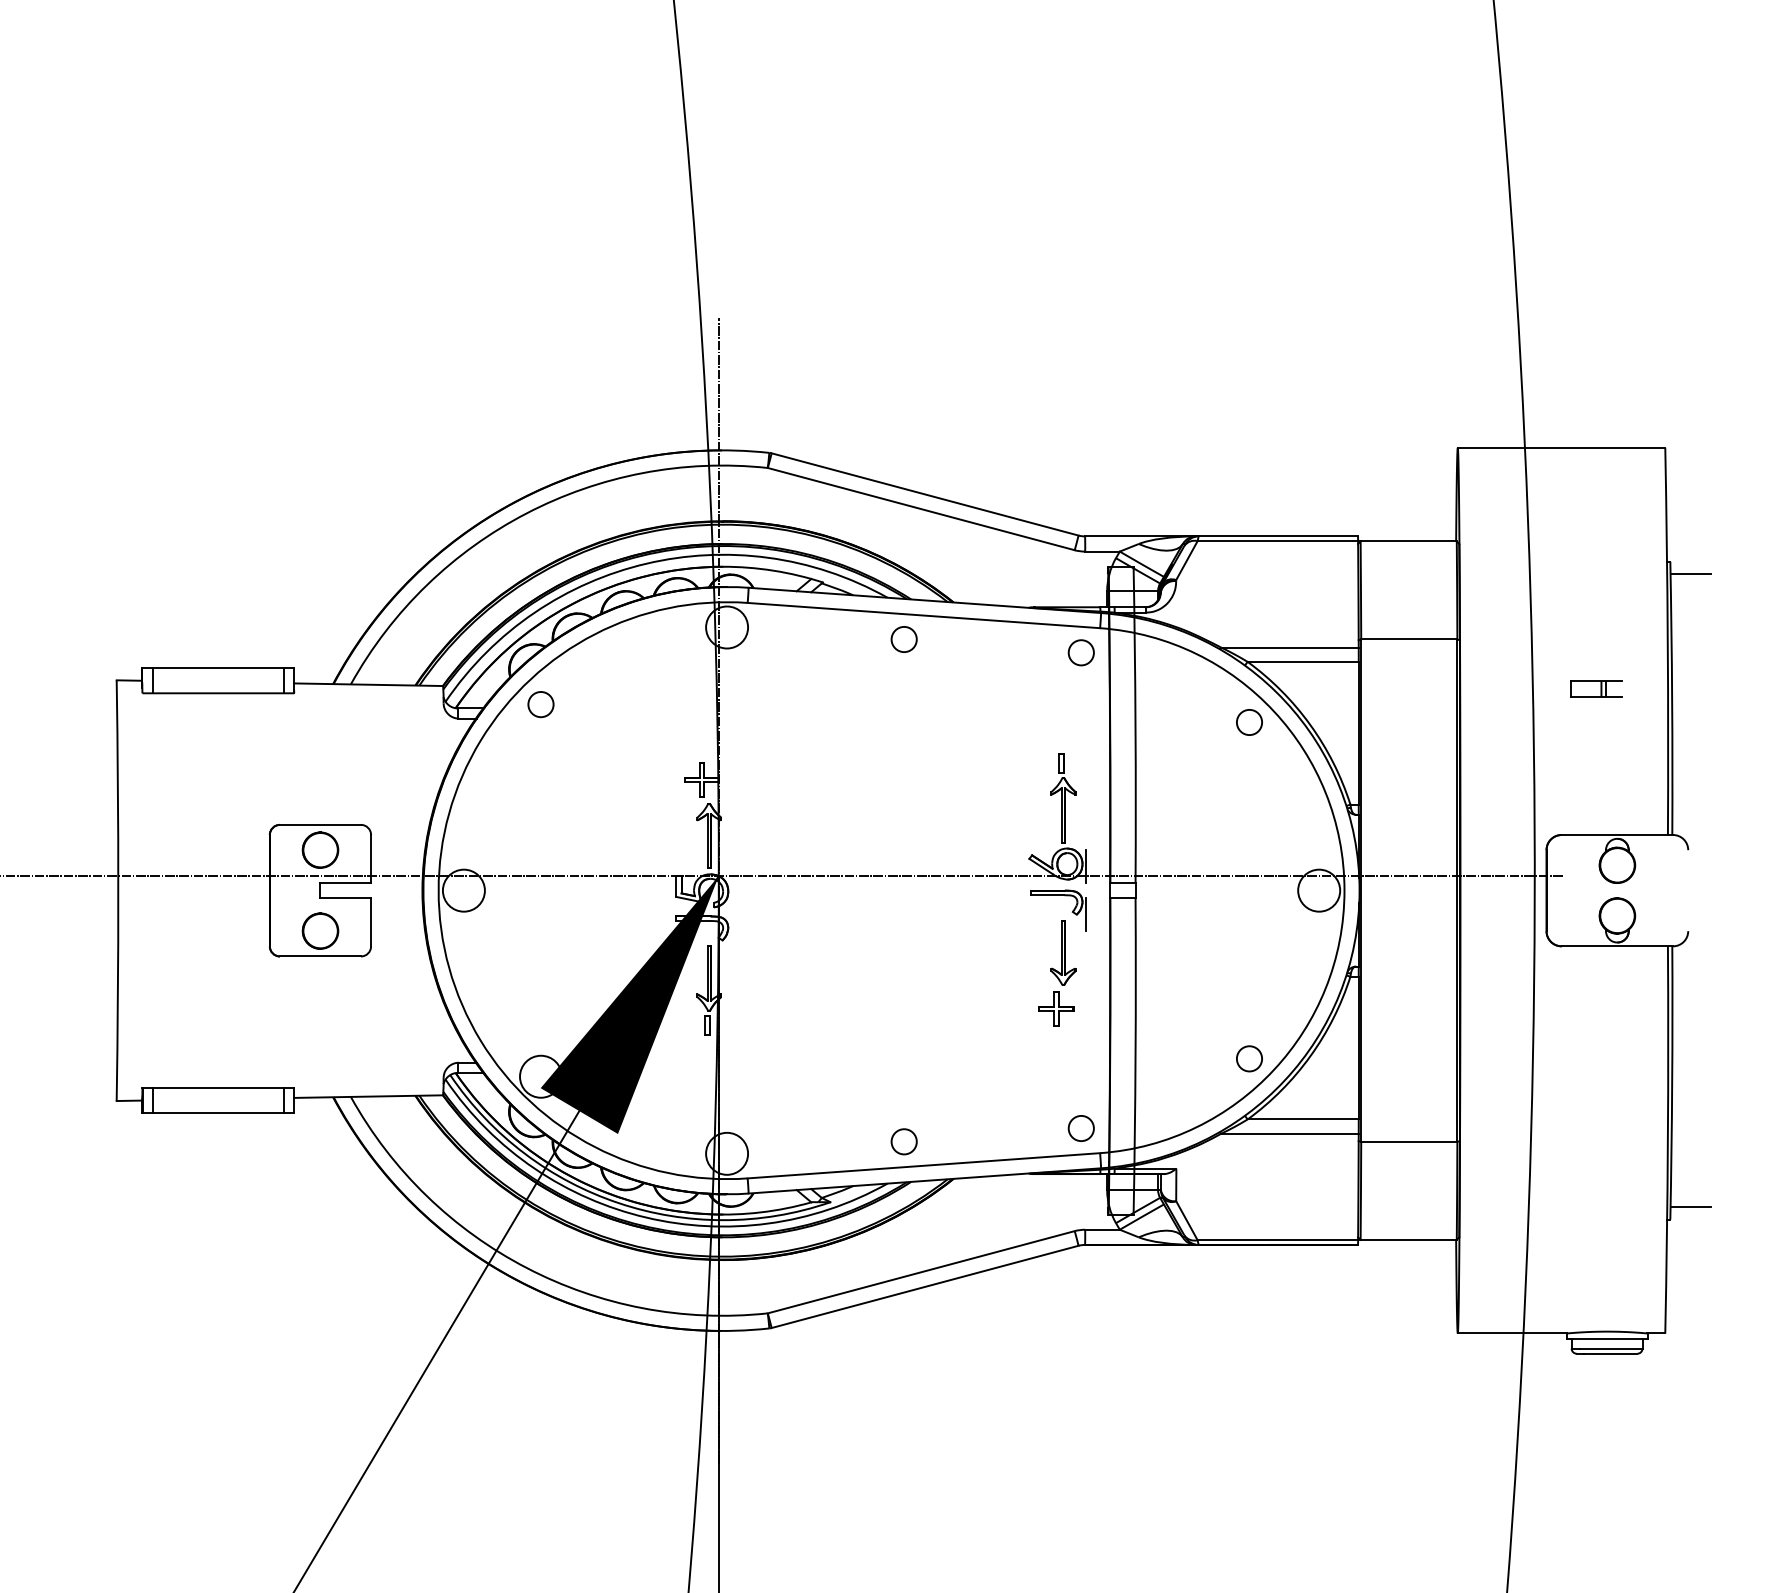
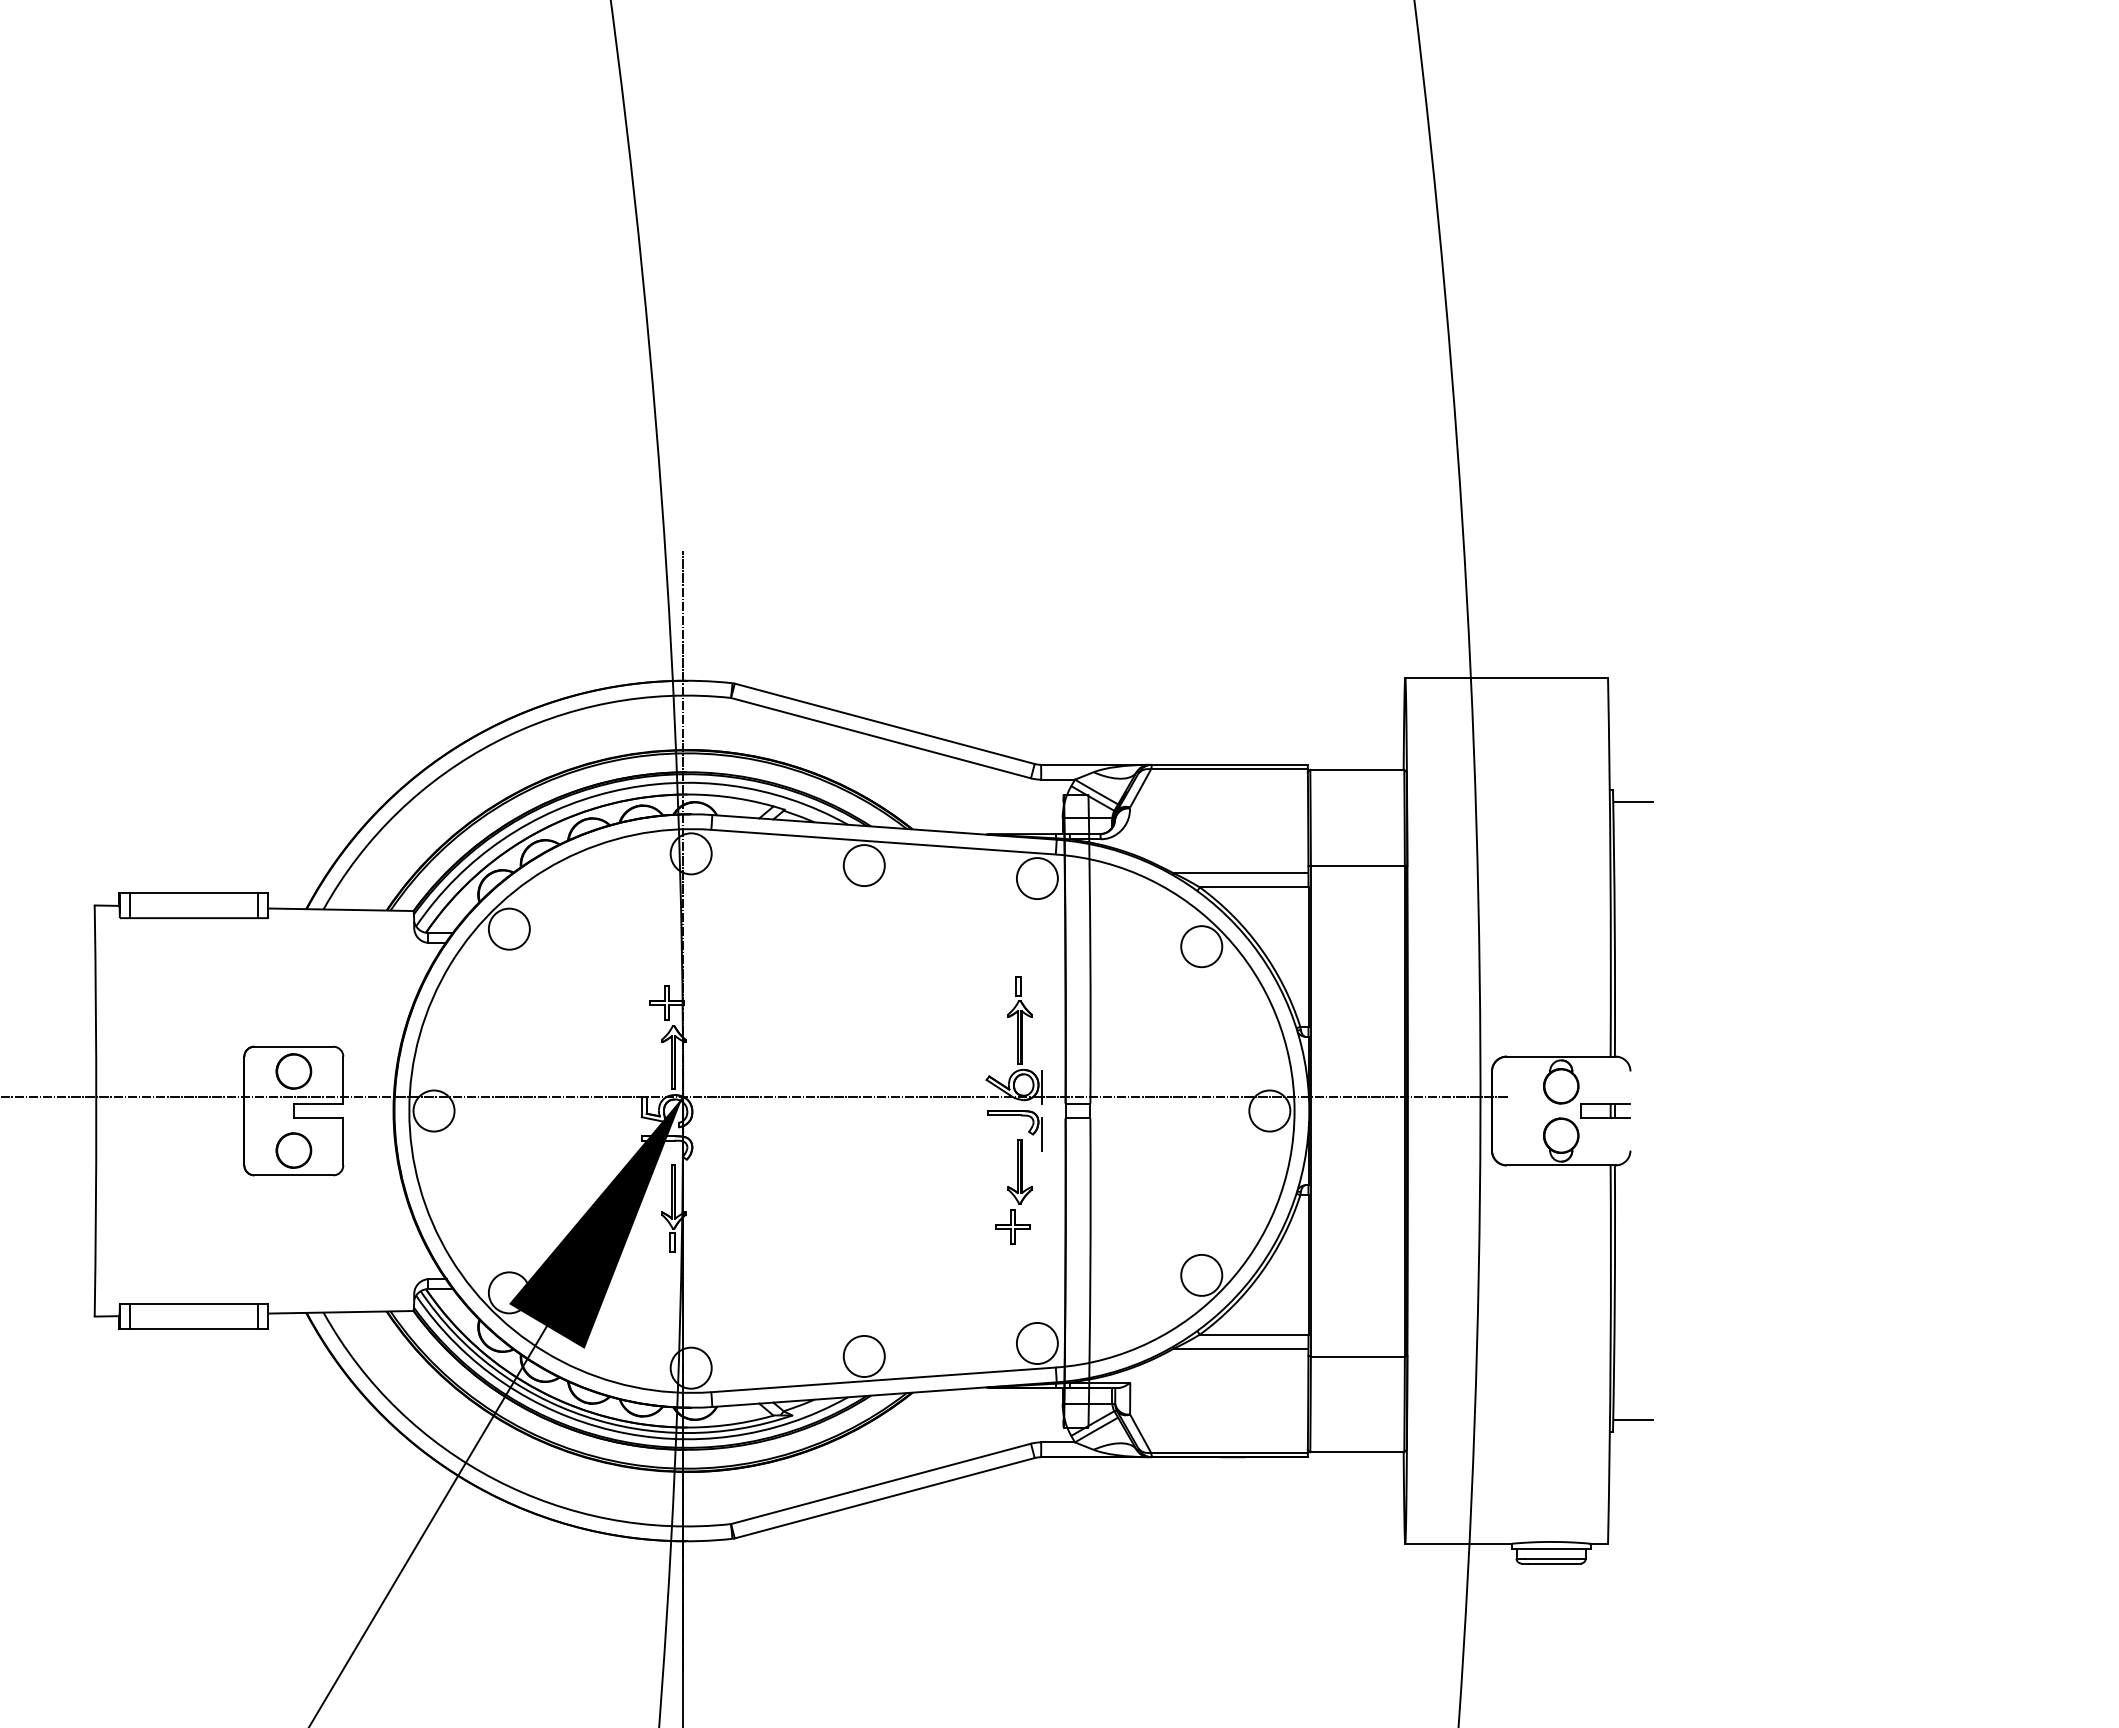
circle: (903, 639) -> (863, 865), size x1.67
circle: (1080, 652) -> (1036, 878), size x1.67
part: (1596, 688) -> (1605, 1110), moved
circle: (540, 703) -> (508, 928), size x1.67
circle: (1249, 722) -> (1201, 946), size x1.67
circle: (1249, 1057) -> (1201, 1274), size x1.67
circle: (1080, 1127) -> (1036, 1342), size x1.67
circle: (903, 1140) -> (863, 1355), size x1.67

